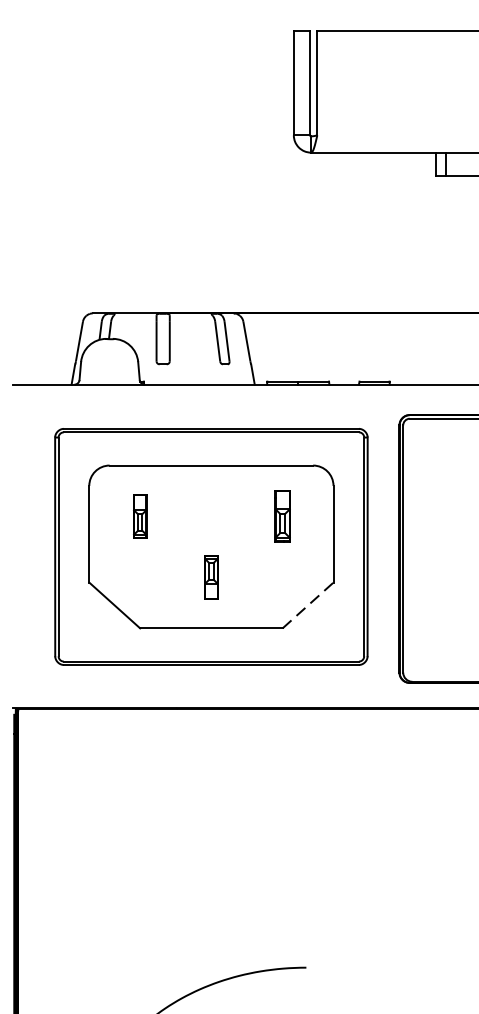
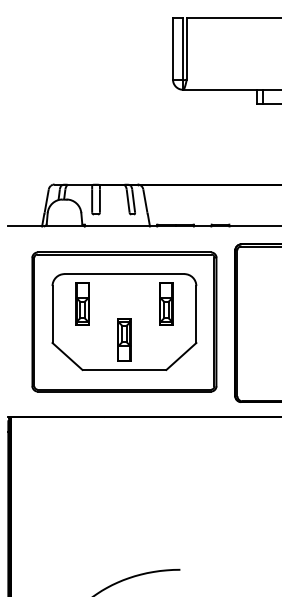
part: (140, 515) -> (82, 303), size x1.67
part: (282, 515) -> (166, 303), size x1.43
part: (211, 576) -> (124, 339), size x1.67
line: (308, 605) -> (181, 356), dashed -> solid

